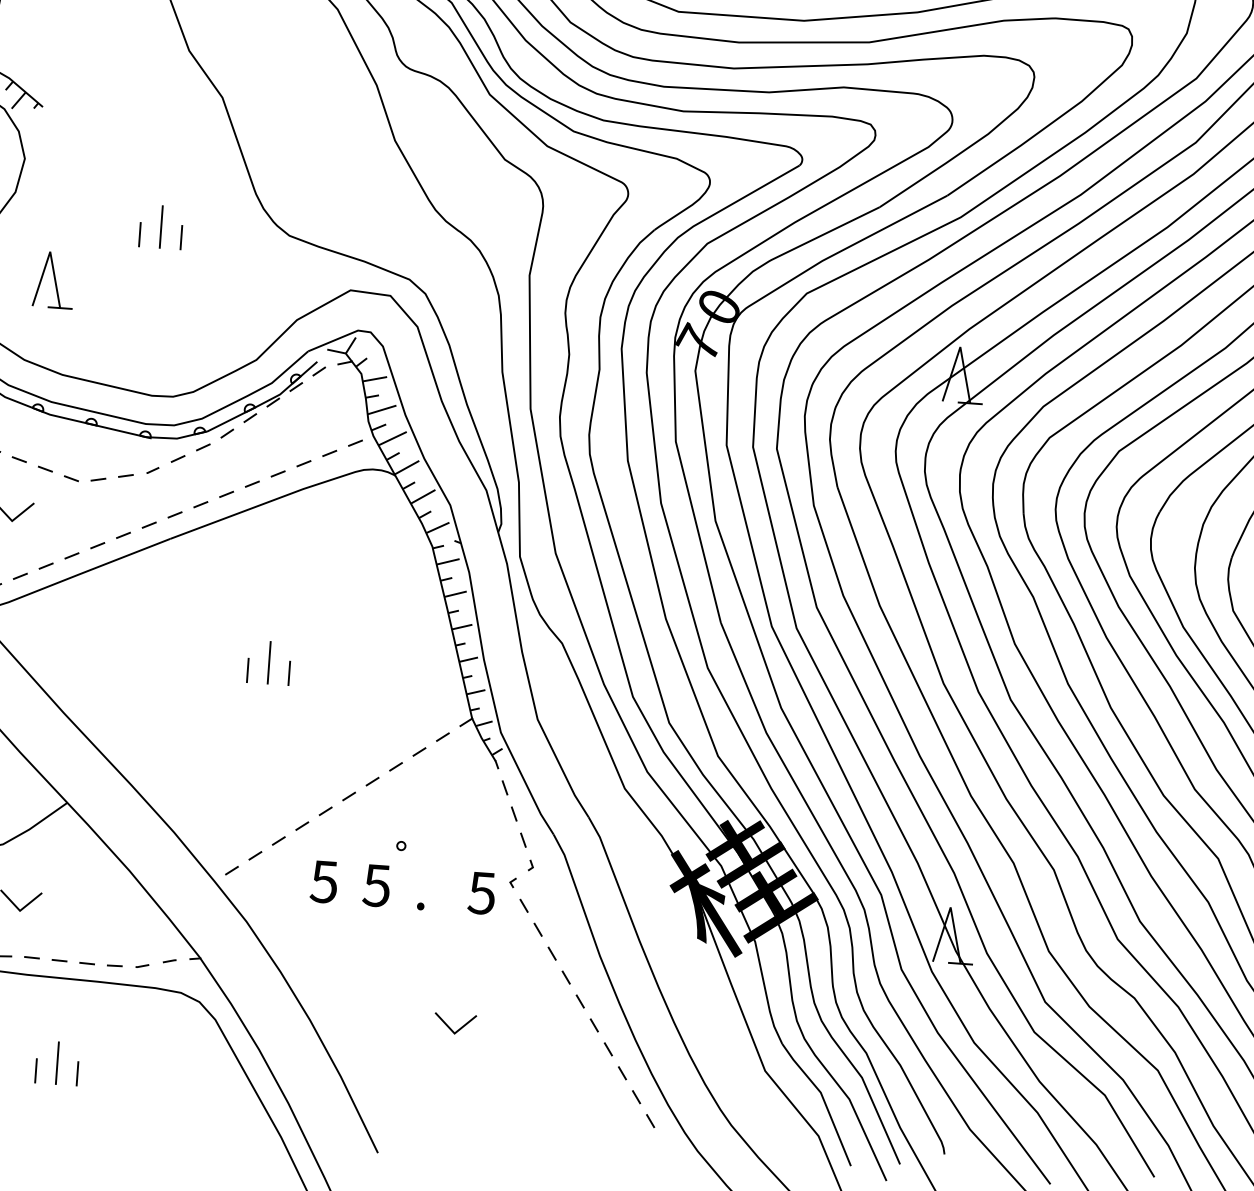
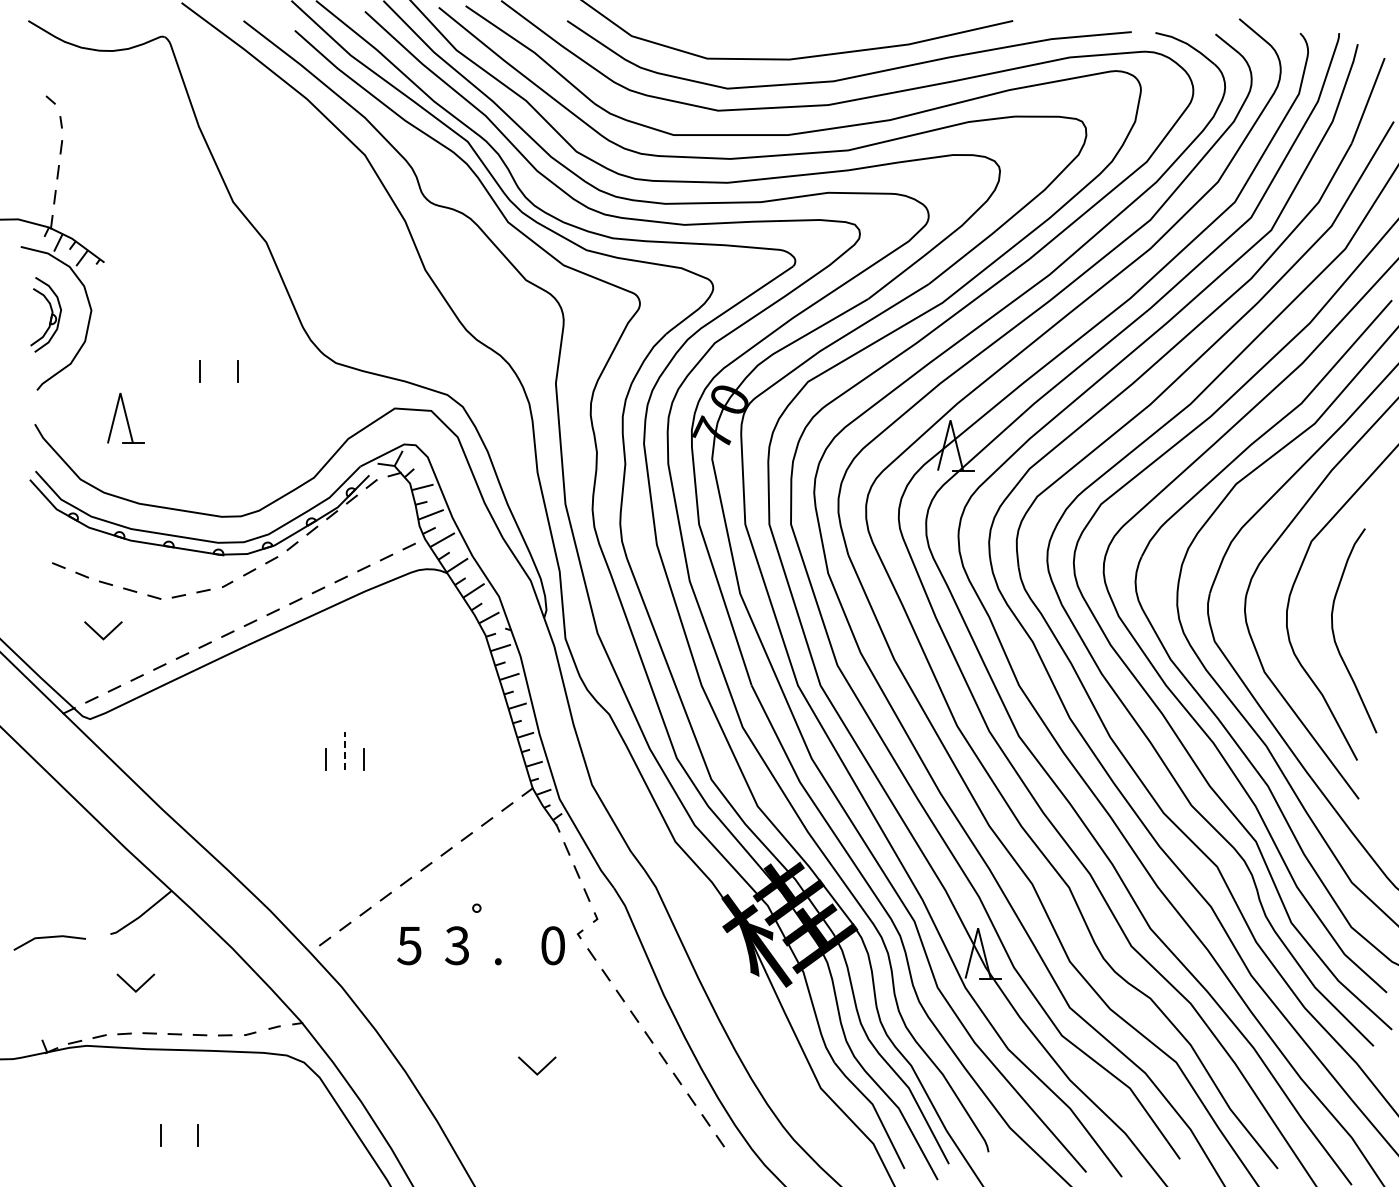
line: (161, 227) -> (219, 363), removed
line: (269, 662) -> (345, 750), solid -> dashed
text: (377, 885) -> (457, 945), 5 -> 3
text: (481, 892) -> (552, 945), 5 -> 0
line: (57, 1063) -> (179, 1127), removed

